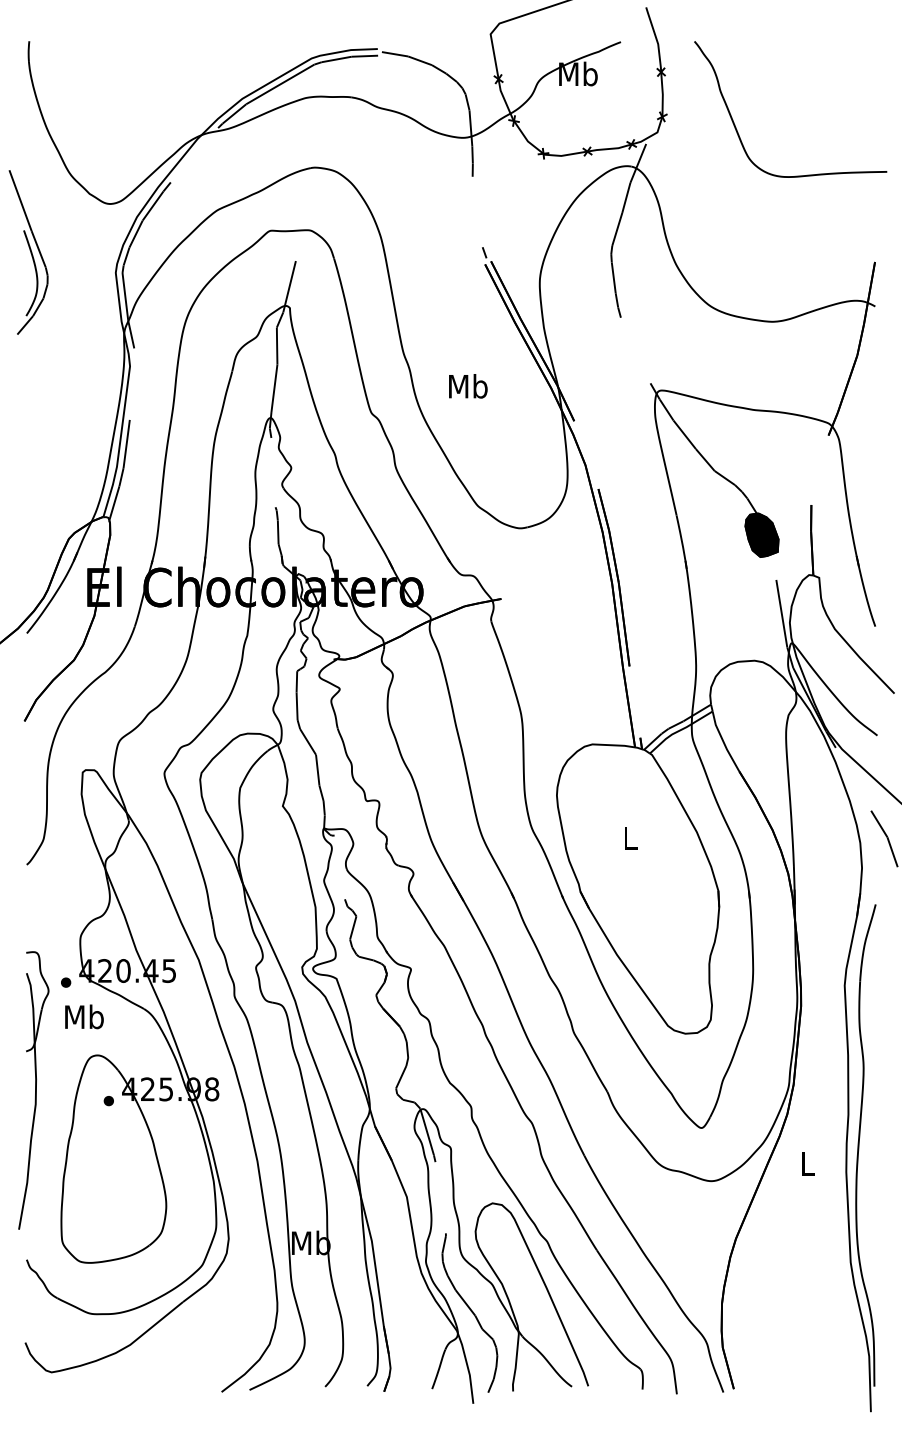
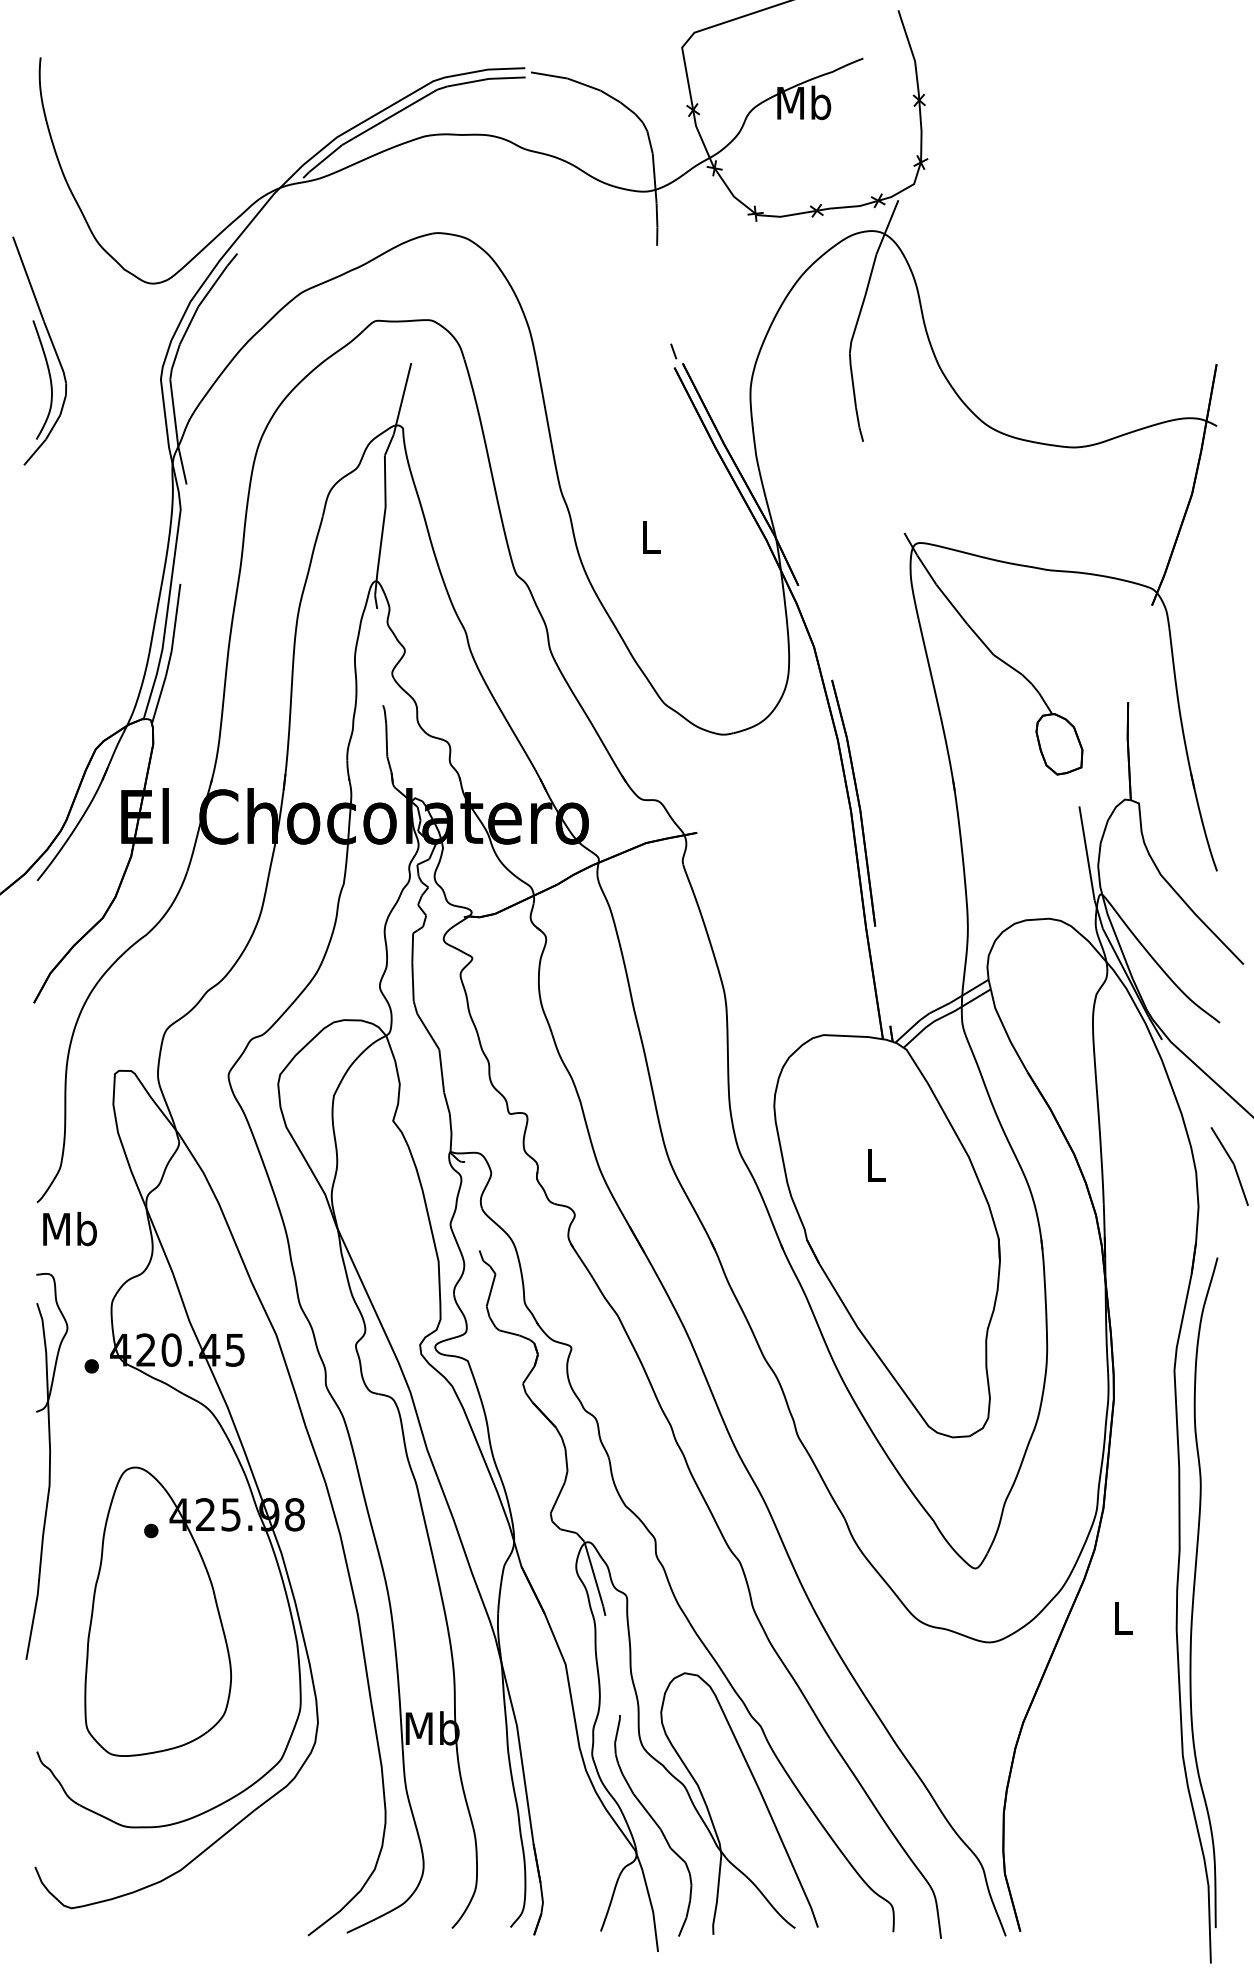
curve: (737, 129) -> (1025, 180), removed
text: (468, 386) -> (651, 537), Mb -> L
fill: (761, 535) -> (1058, 744), removed
text: (84, 1016) -> (70, 1228), moved
part: (33, 1090) -> (46, 1466), moved

